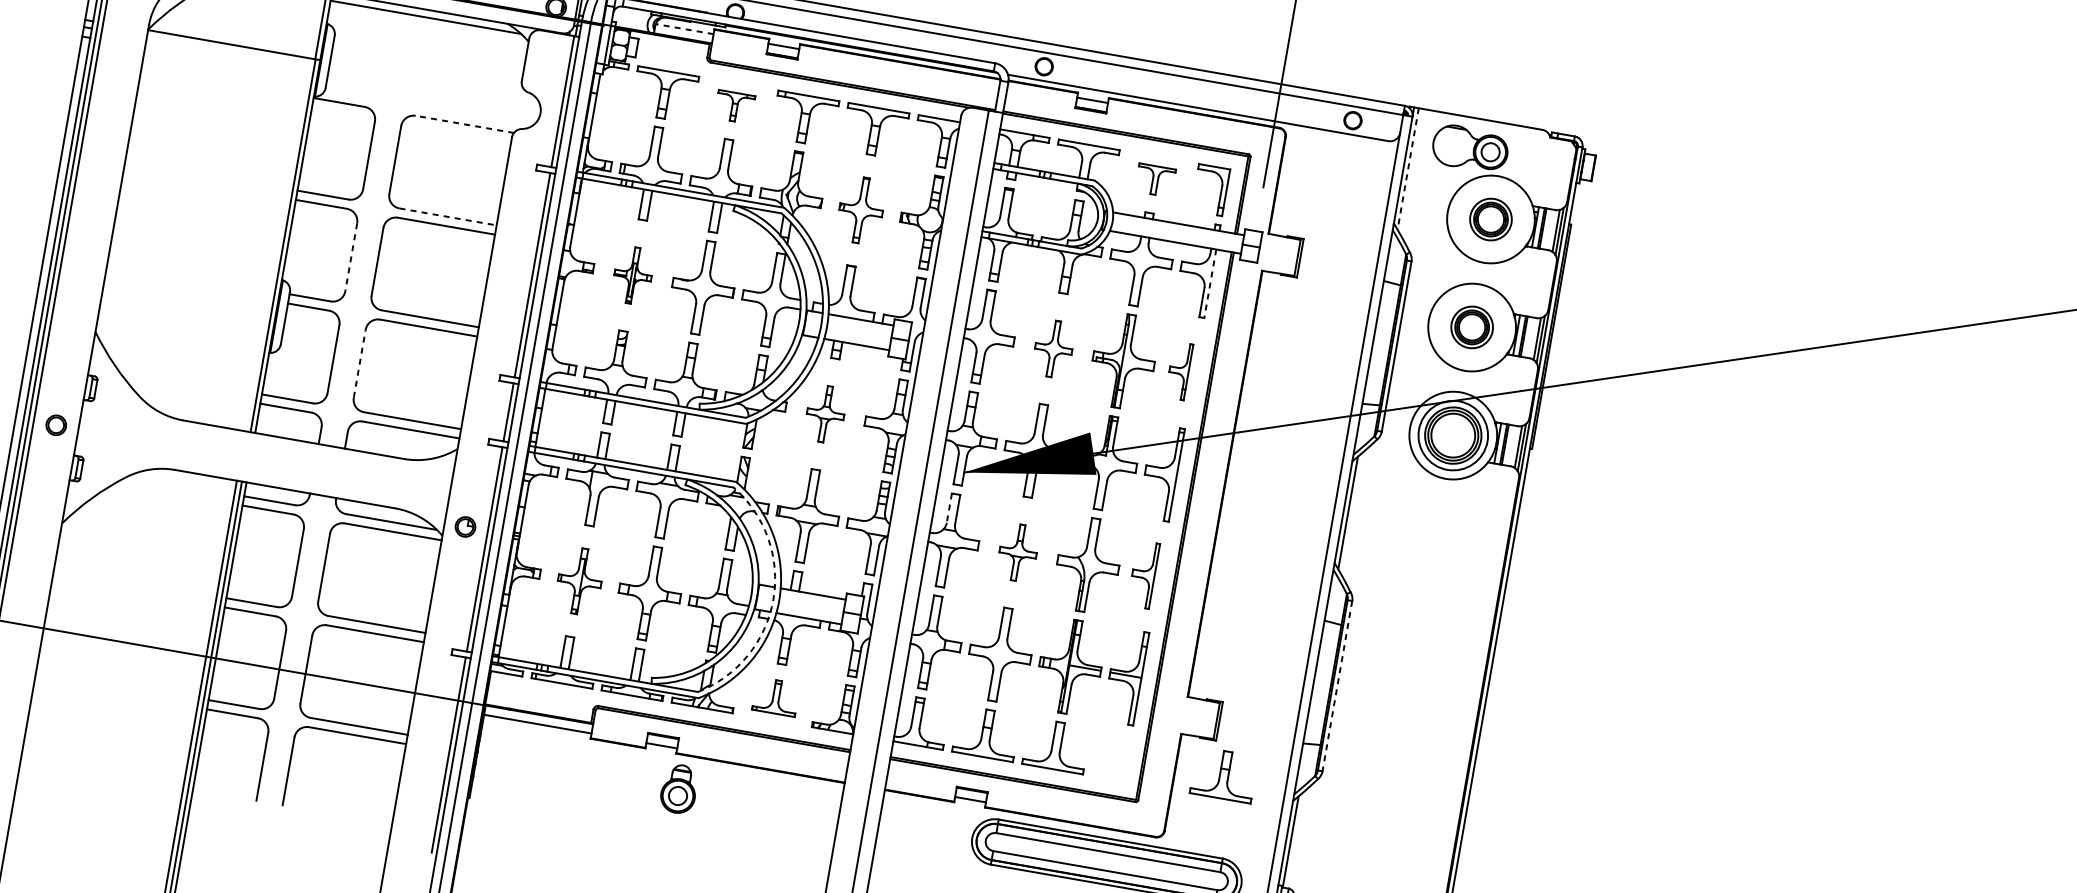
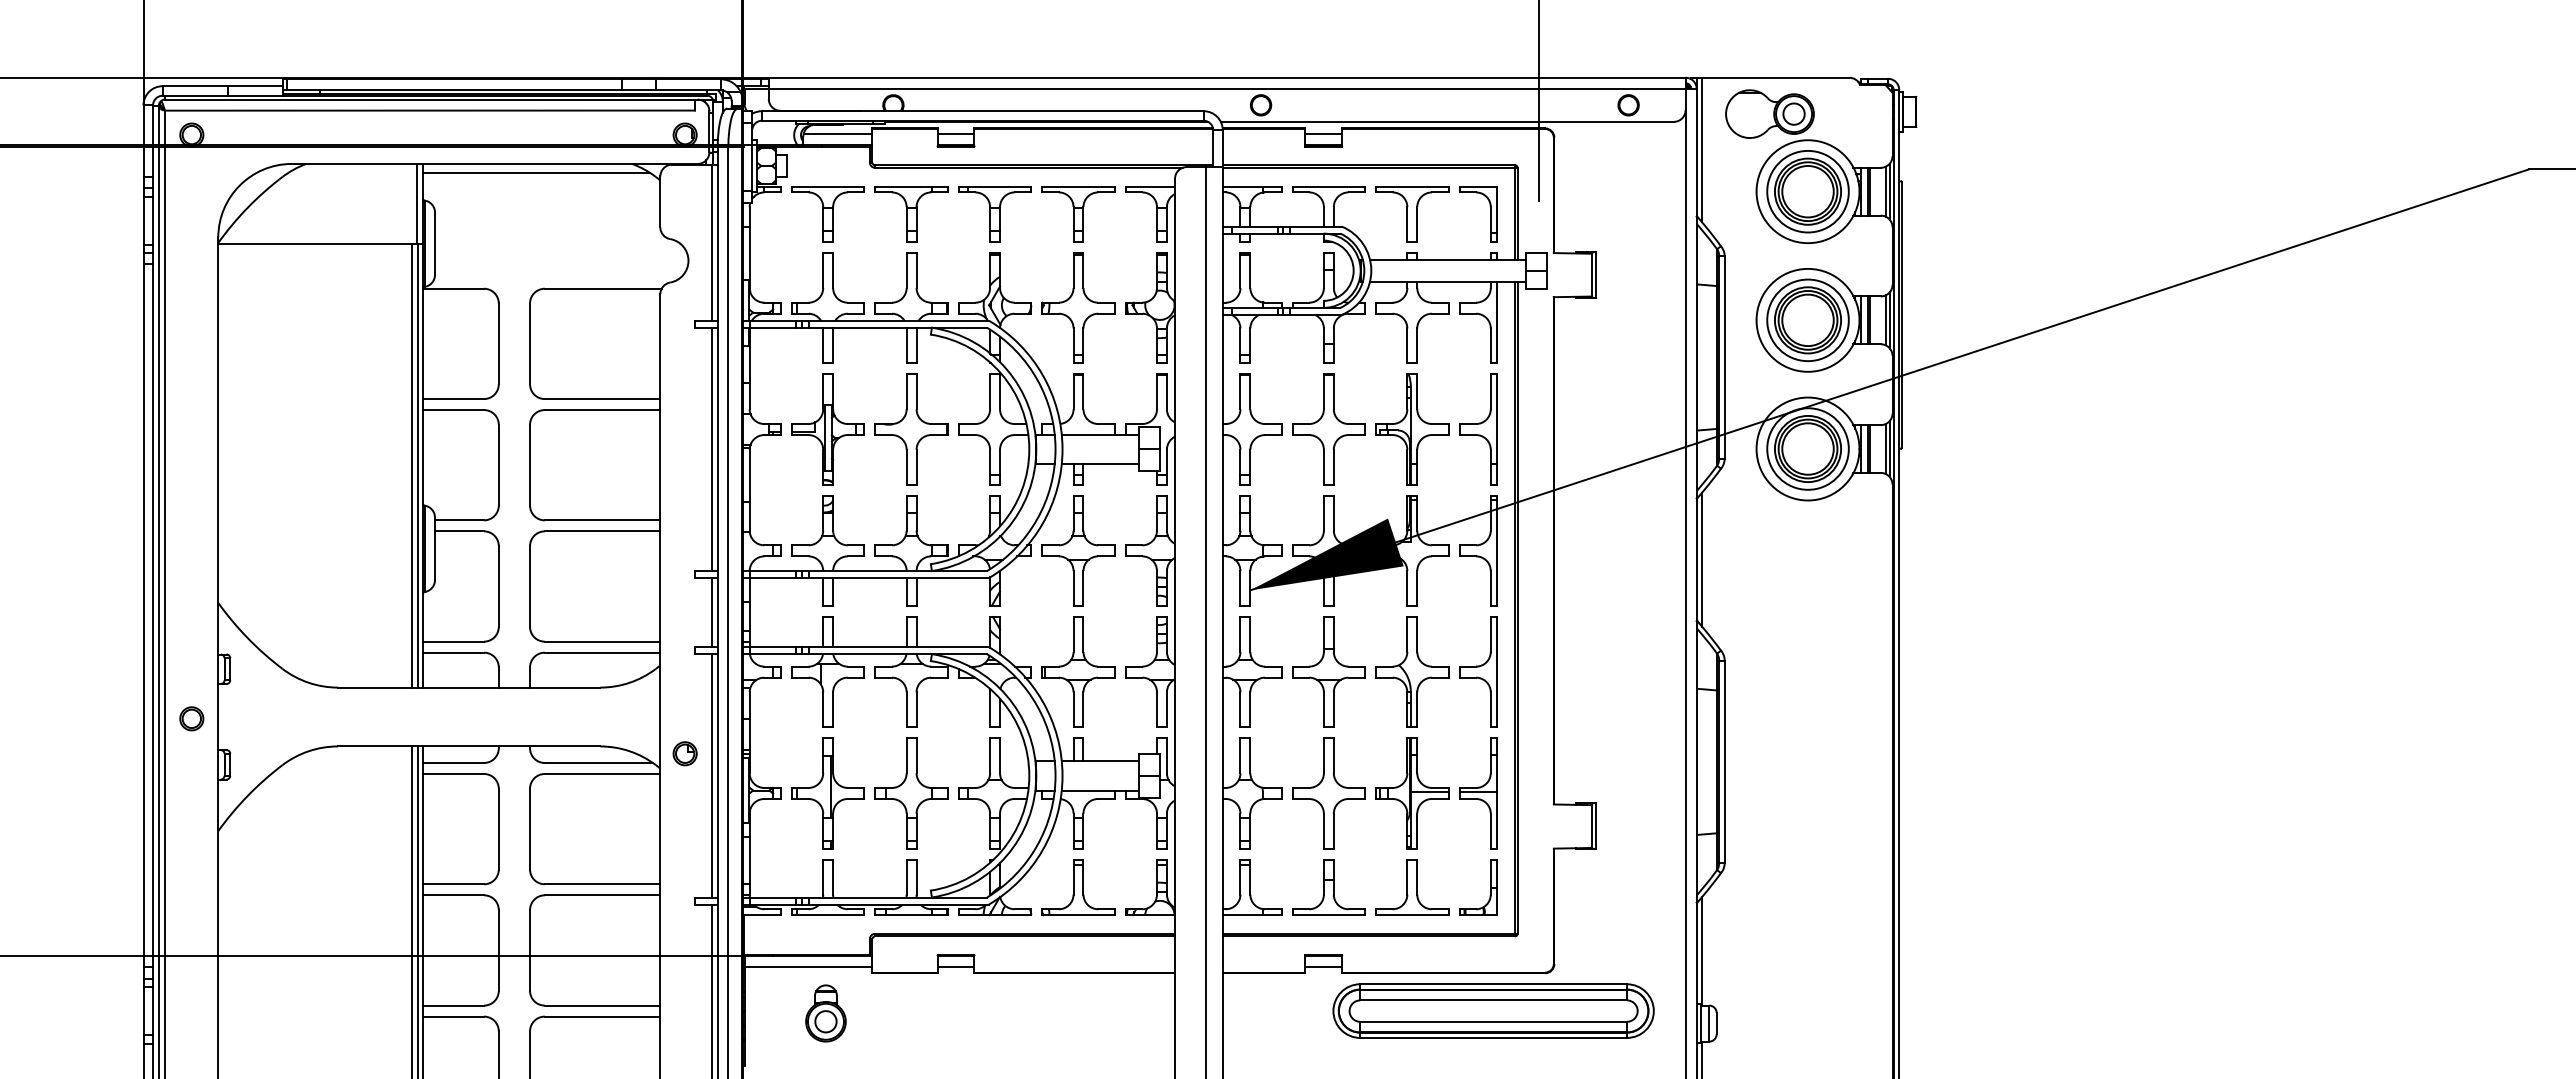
line: (684, 29) -> (837, 134), dashed -> solid
part: (734, 107) -> (911, 214), size x1.67
line: (465, 124) -> (603, 288), dashed -> solid
line: (1408, 169) -> (1702, 150), dashed -> solid
part: (1155, 180) -> (1412, 214), size x1.67
part: (861, 209) -> (1078, 307), size x1.43
line: (448, 217) -> (602, 399), dashed -> solid
part: (1490, 219) -> (1807, 191), size x1.67
line: (277, 244) -> (411, 465), added
line: (350, 257) -> (498, 465), dashed -> solid
part: (632, 275) -> (827, 429), size x1.67
line: (1210, 283) -> (1496, 322), dashed -> solid
part: (1471, 326) -> (1807, 319), size x1.67
part: (1053, 348) -> (1328, 429), size x1.67
line: (360, 363) -> (530, 586), dashed -> solid
part: (1179, 370) -> (1478, 429), size x1.67
part: (825, 413) -> (1078, 550), size x1.67
line: (949, 508) -> (1240, 634), dashed -> solid
part: (1017, 552) -> (1328, 671), size x1.67
part: (1143, 574) -> (1478, 671), size x1.43
part: (579, 581) -> (827, 793), size x1.43
arc: (773, 599) -> (1055, 775), dashed -> solid
line: (1337, 686) -> (1724, 762), dashed -> solid
part: (776, 696) -> (1078, 887), size x1.43
part: (1122, 757) -> (1490, 887), added
part: (1223, 775) -> (1611, 887), removed
part: (678, 789) -> (825, 1013), moved

